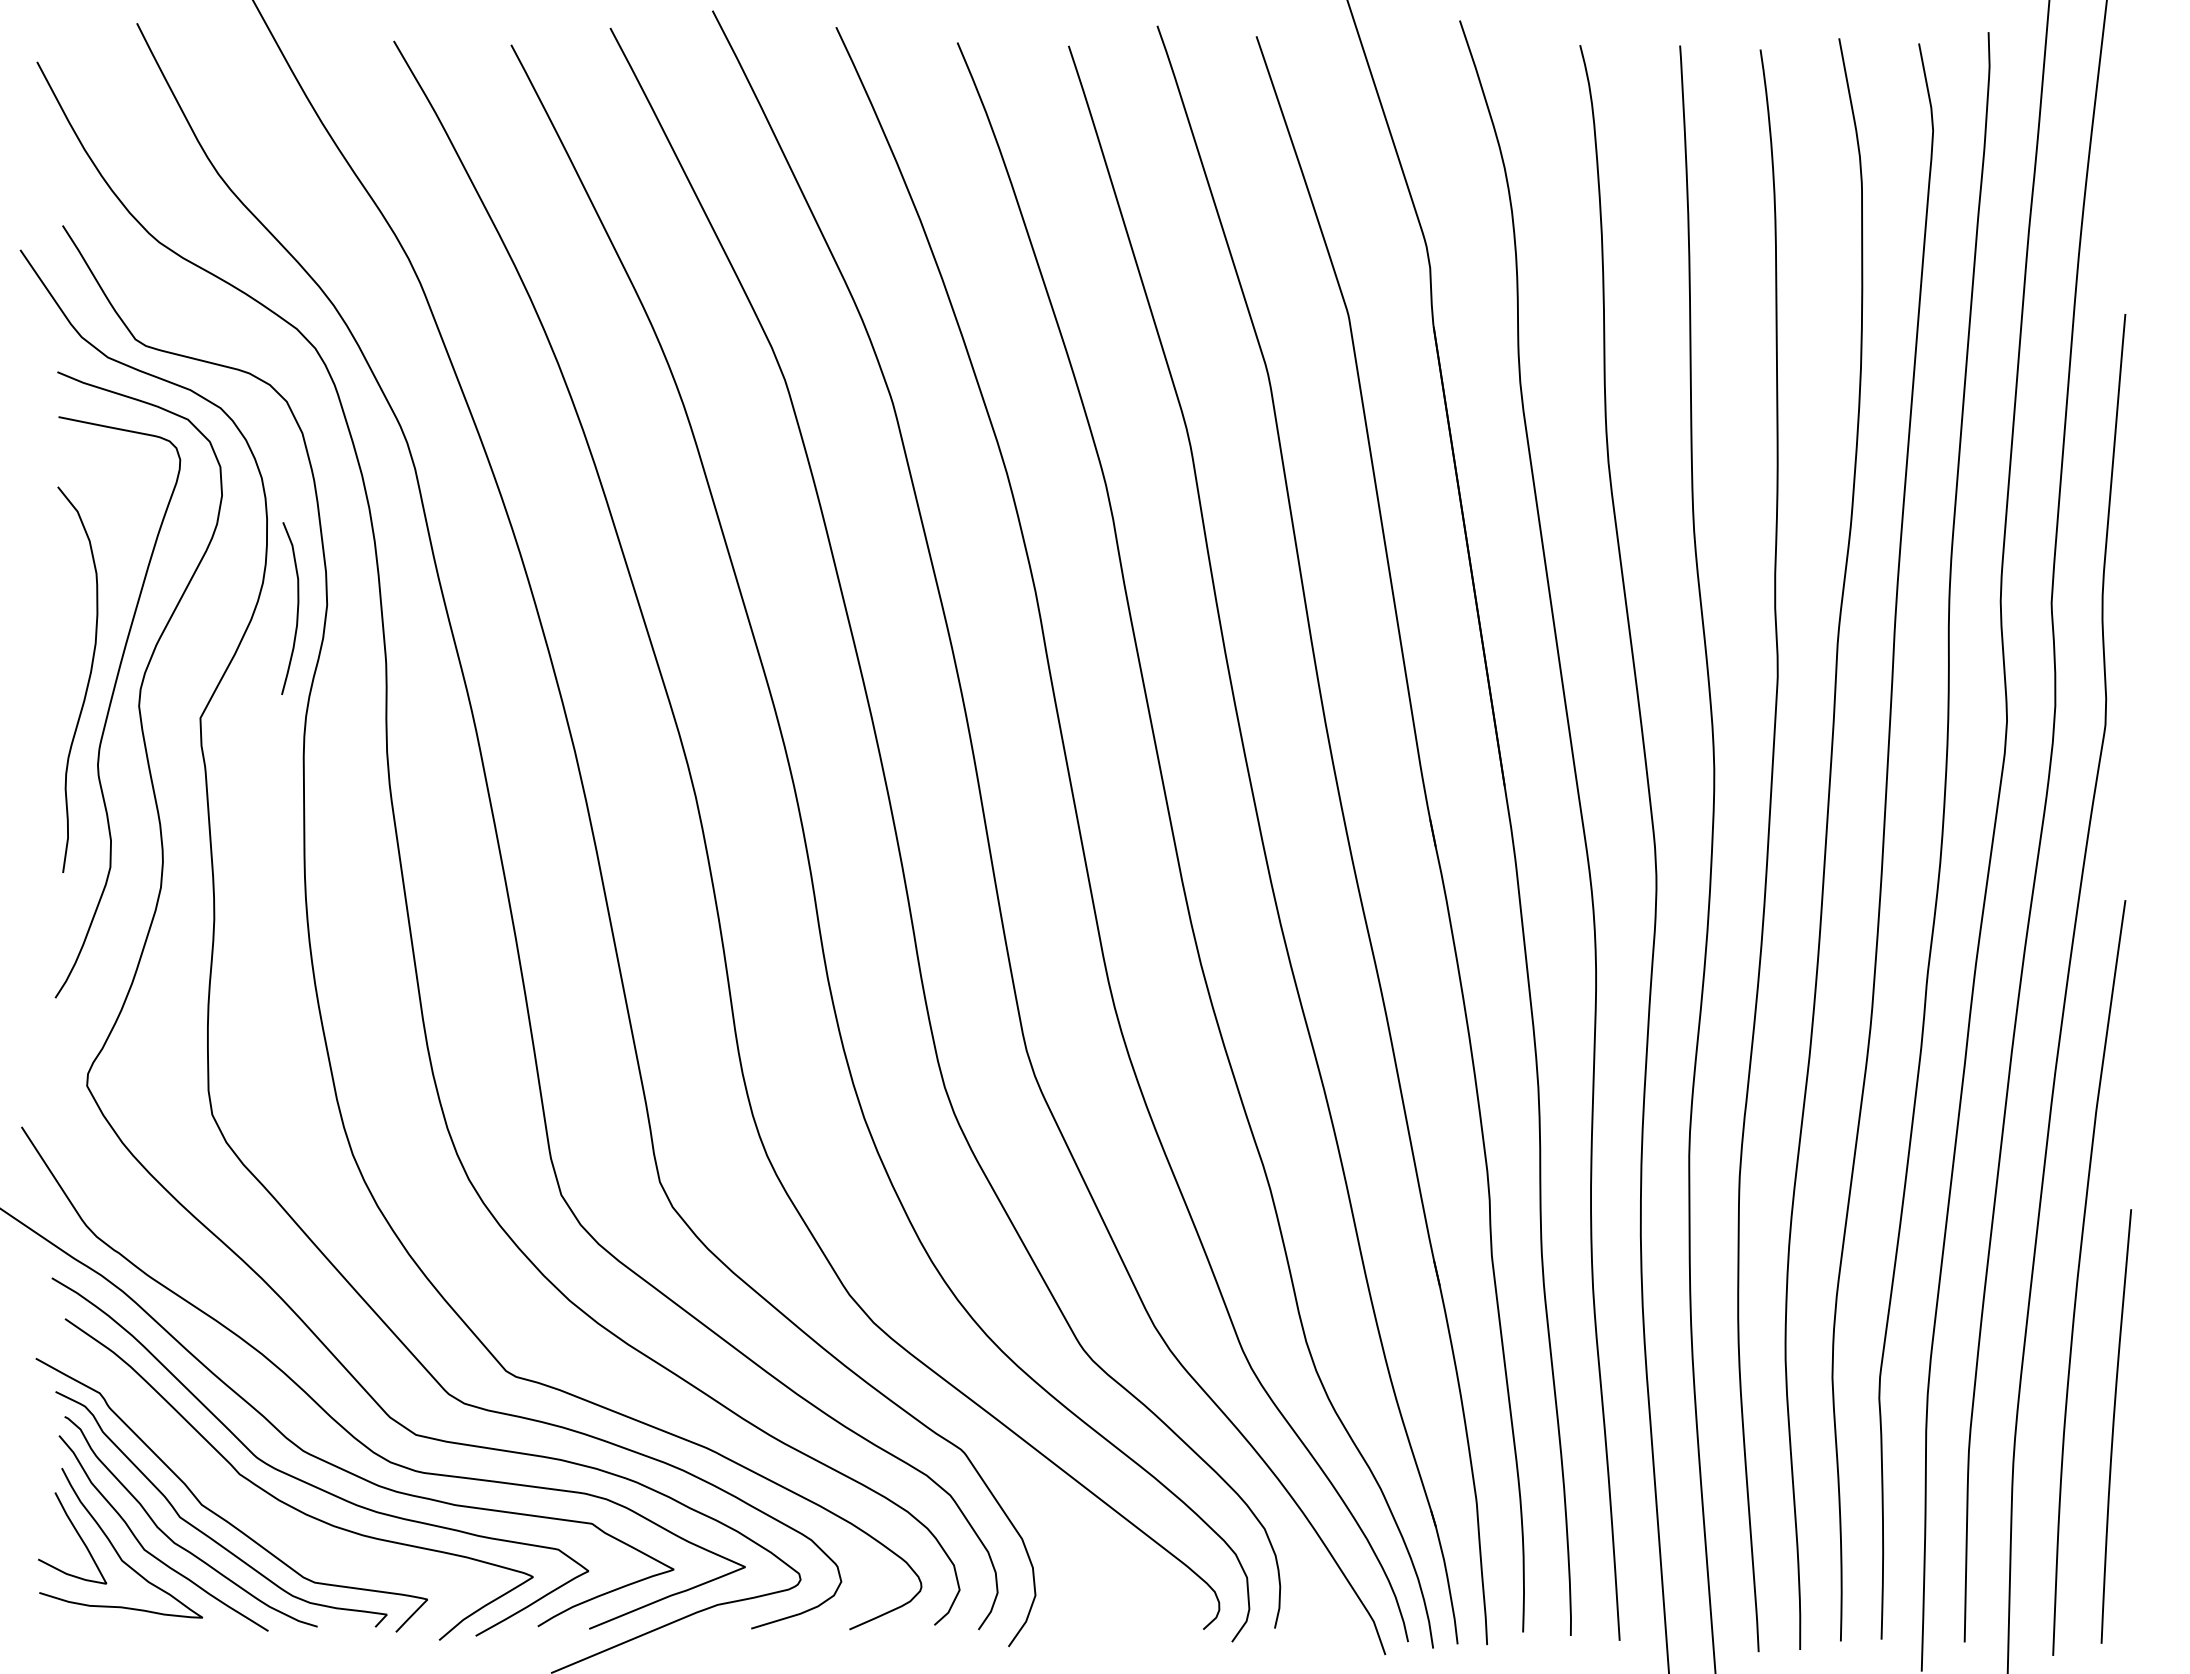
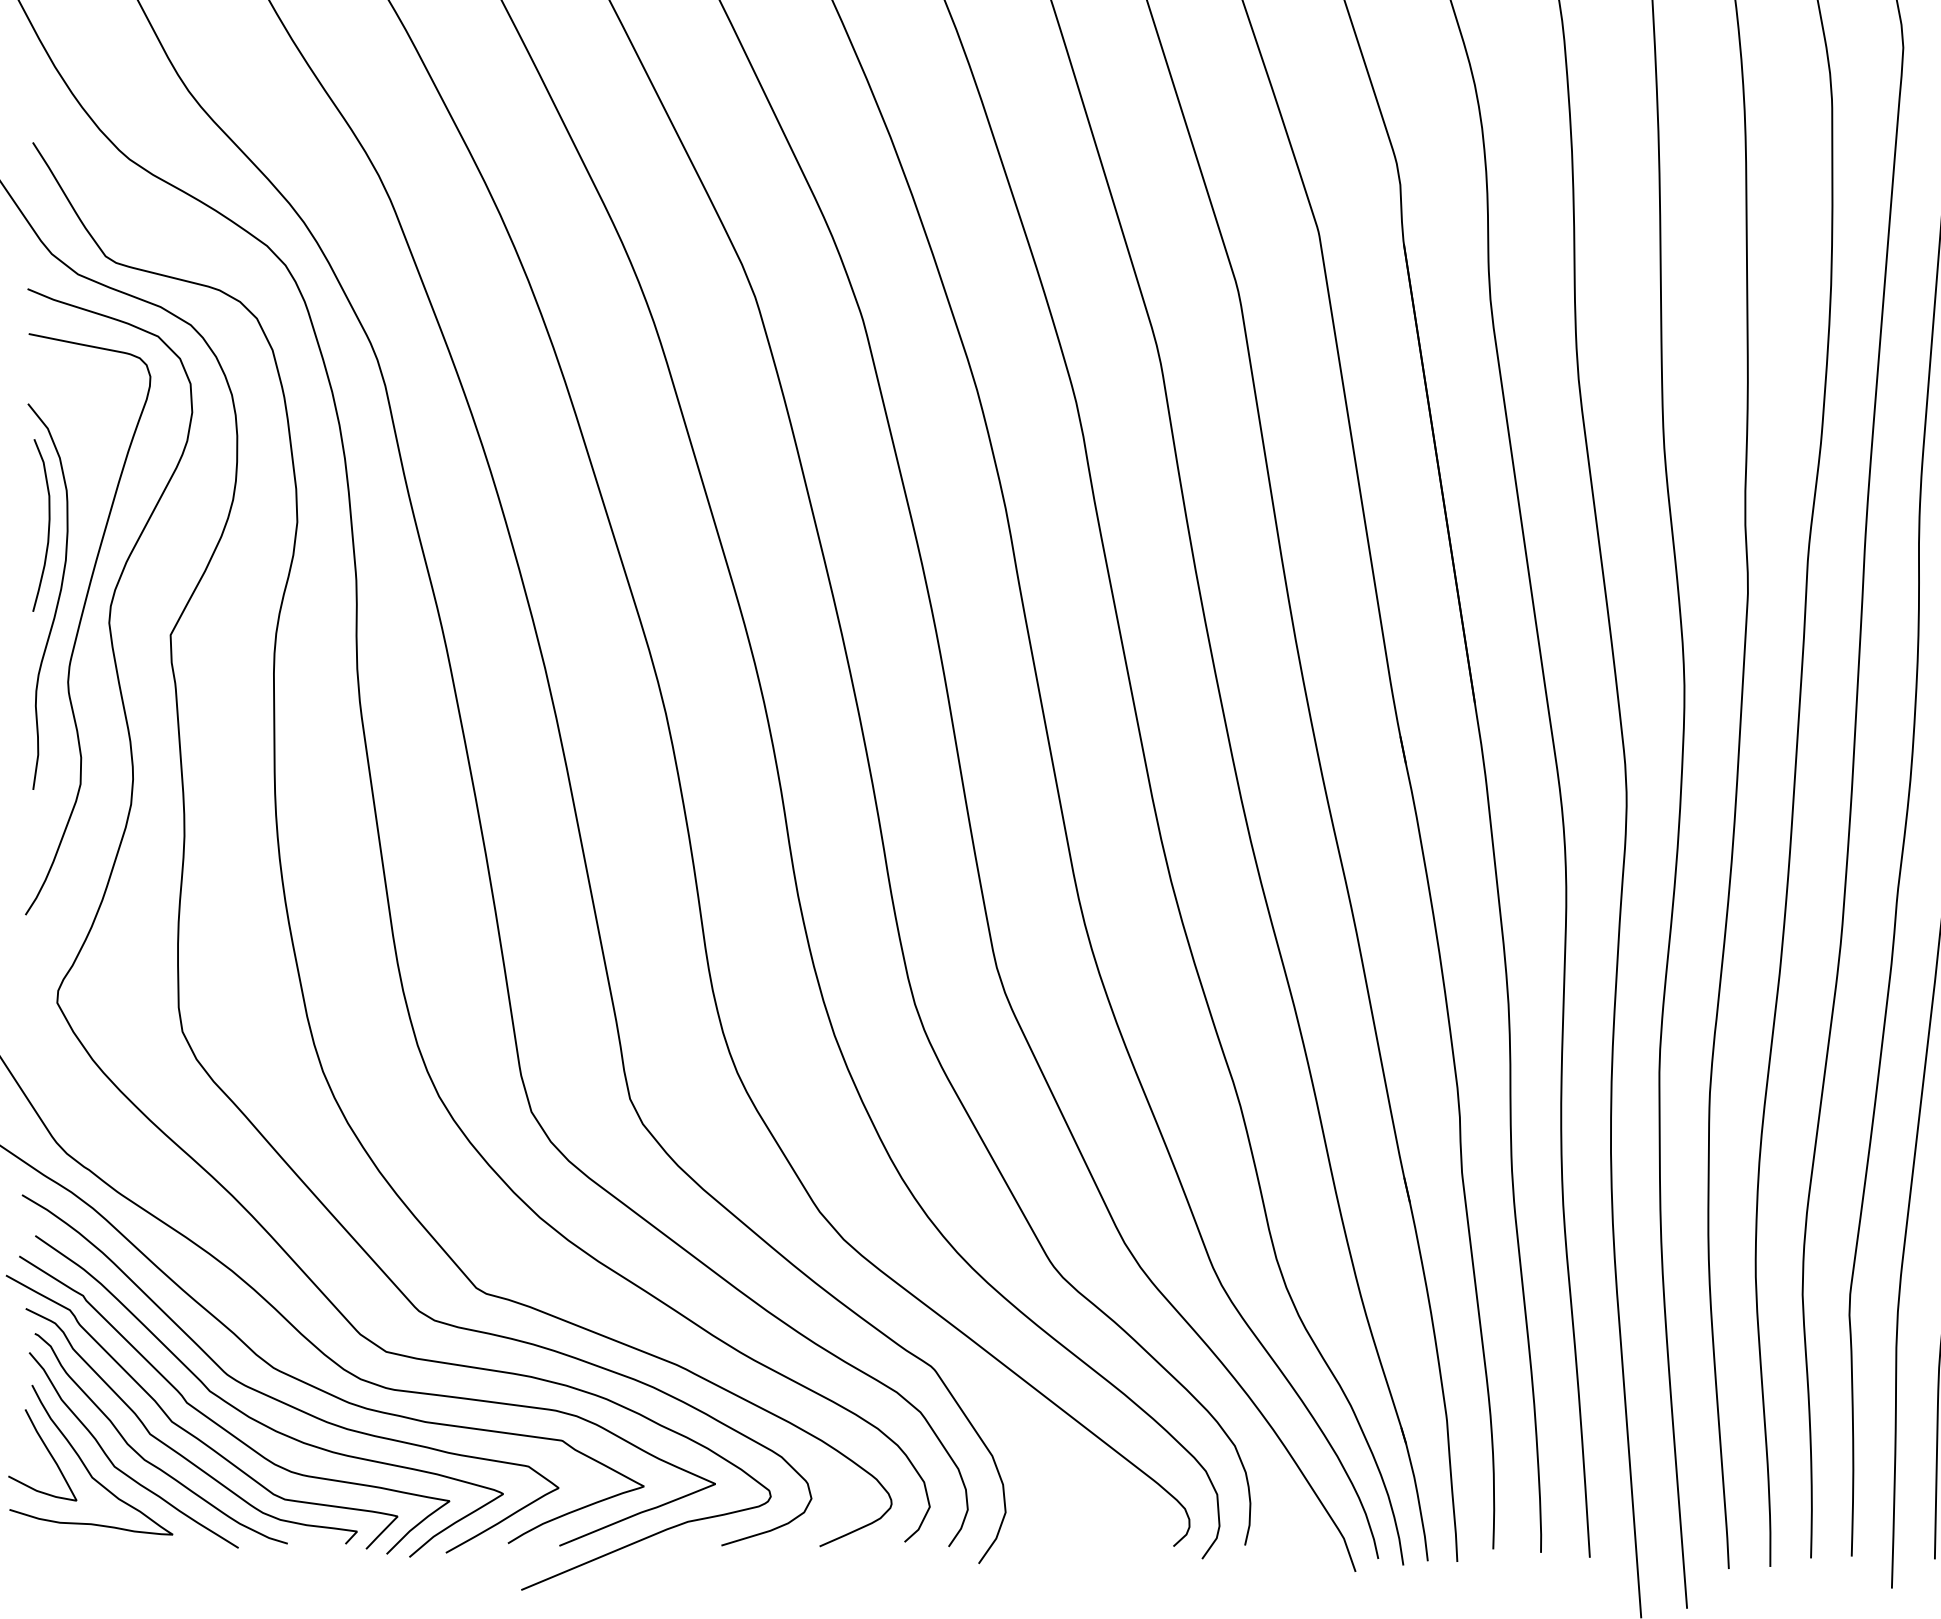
curve: (297, 608) -> (48, 525), moved
curve: (250, 1508) -> (220, 1425), added

